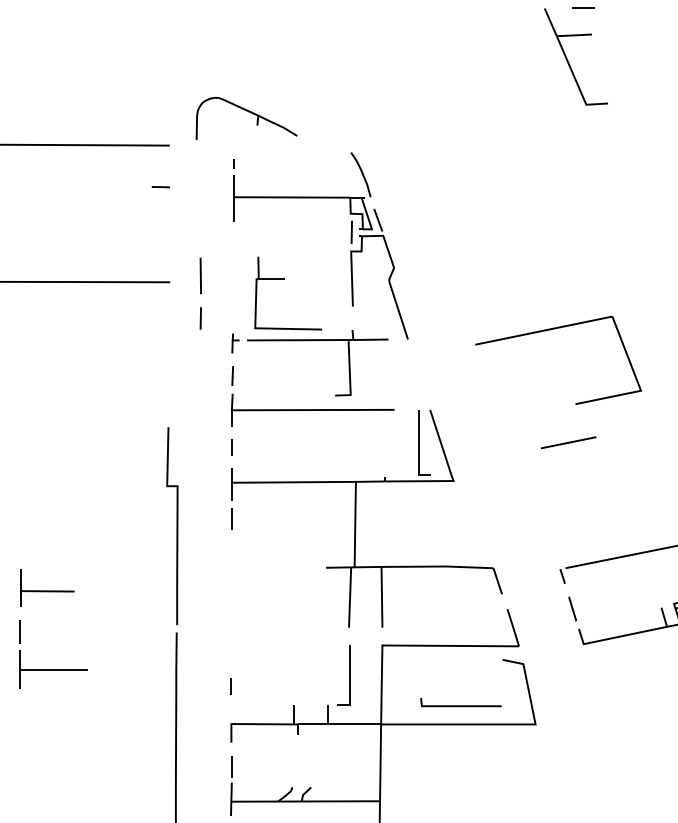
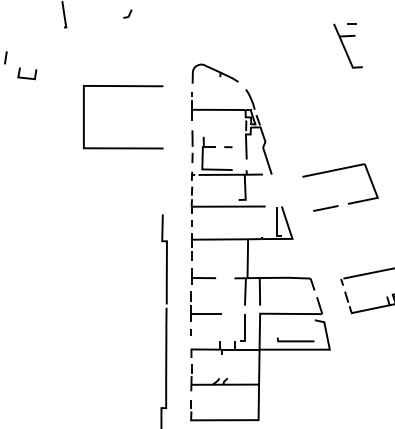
part: (244, 117) -> (214, 73), moved
line: (161, 187) -> (228, 147), moved
line: (200, 293) -> (192, 146), moved
line: (567, 442) -> (325, 208), moved
part: (20, 627) -> (191, 294), moved

